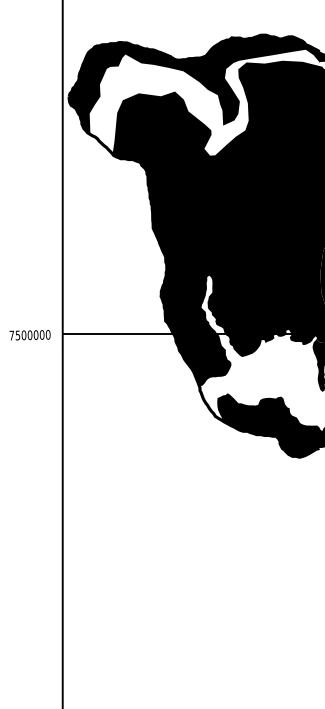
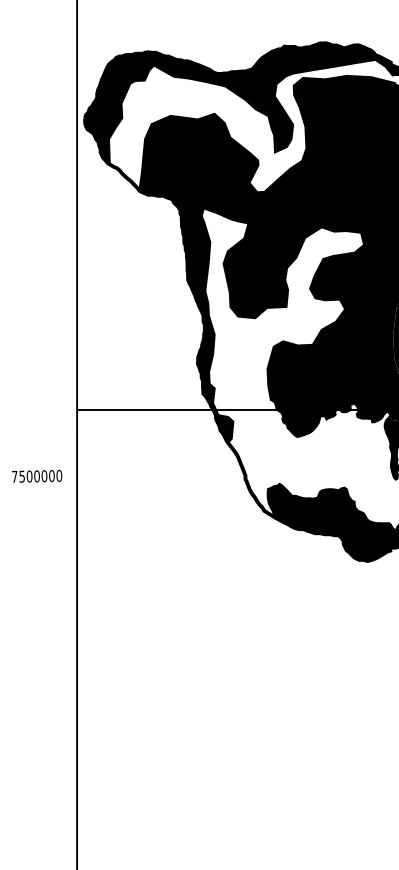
fill: (230, 278) -> (282, 341), removed
text: (30, 334) -> (37, 475), moved

